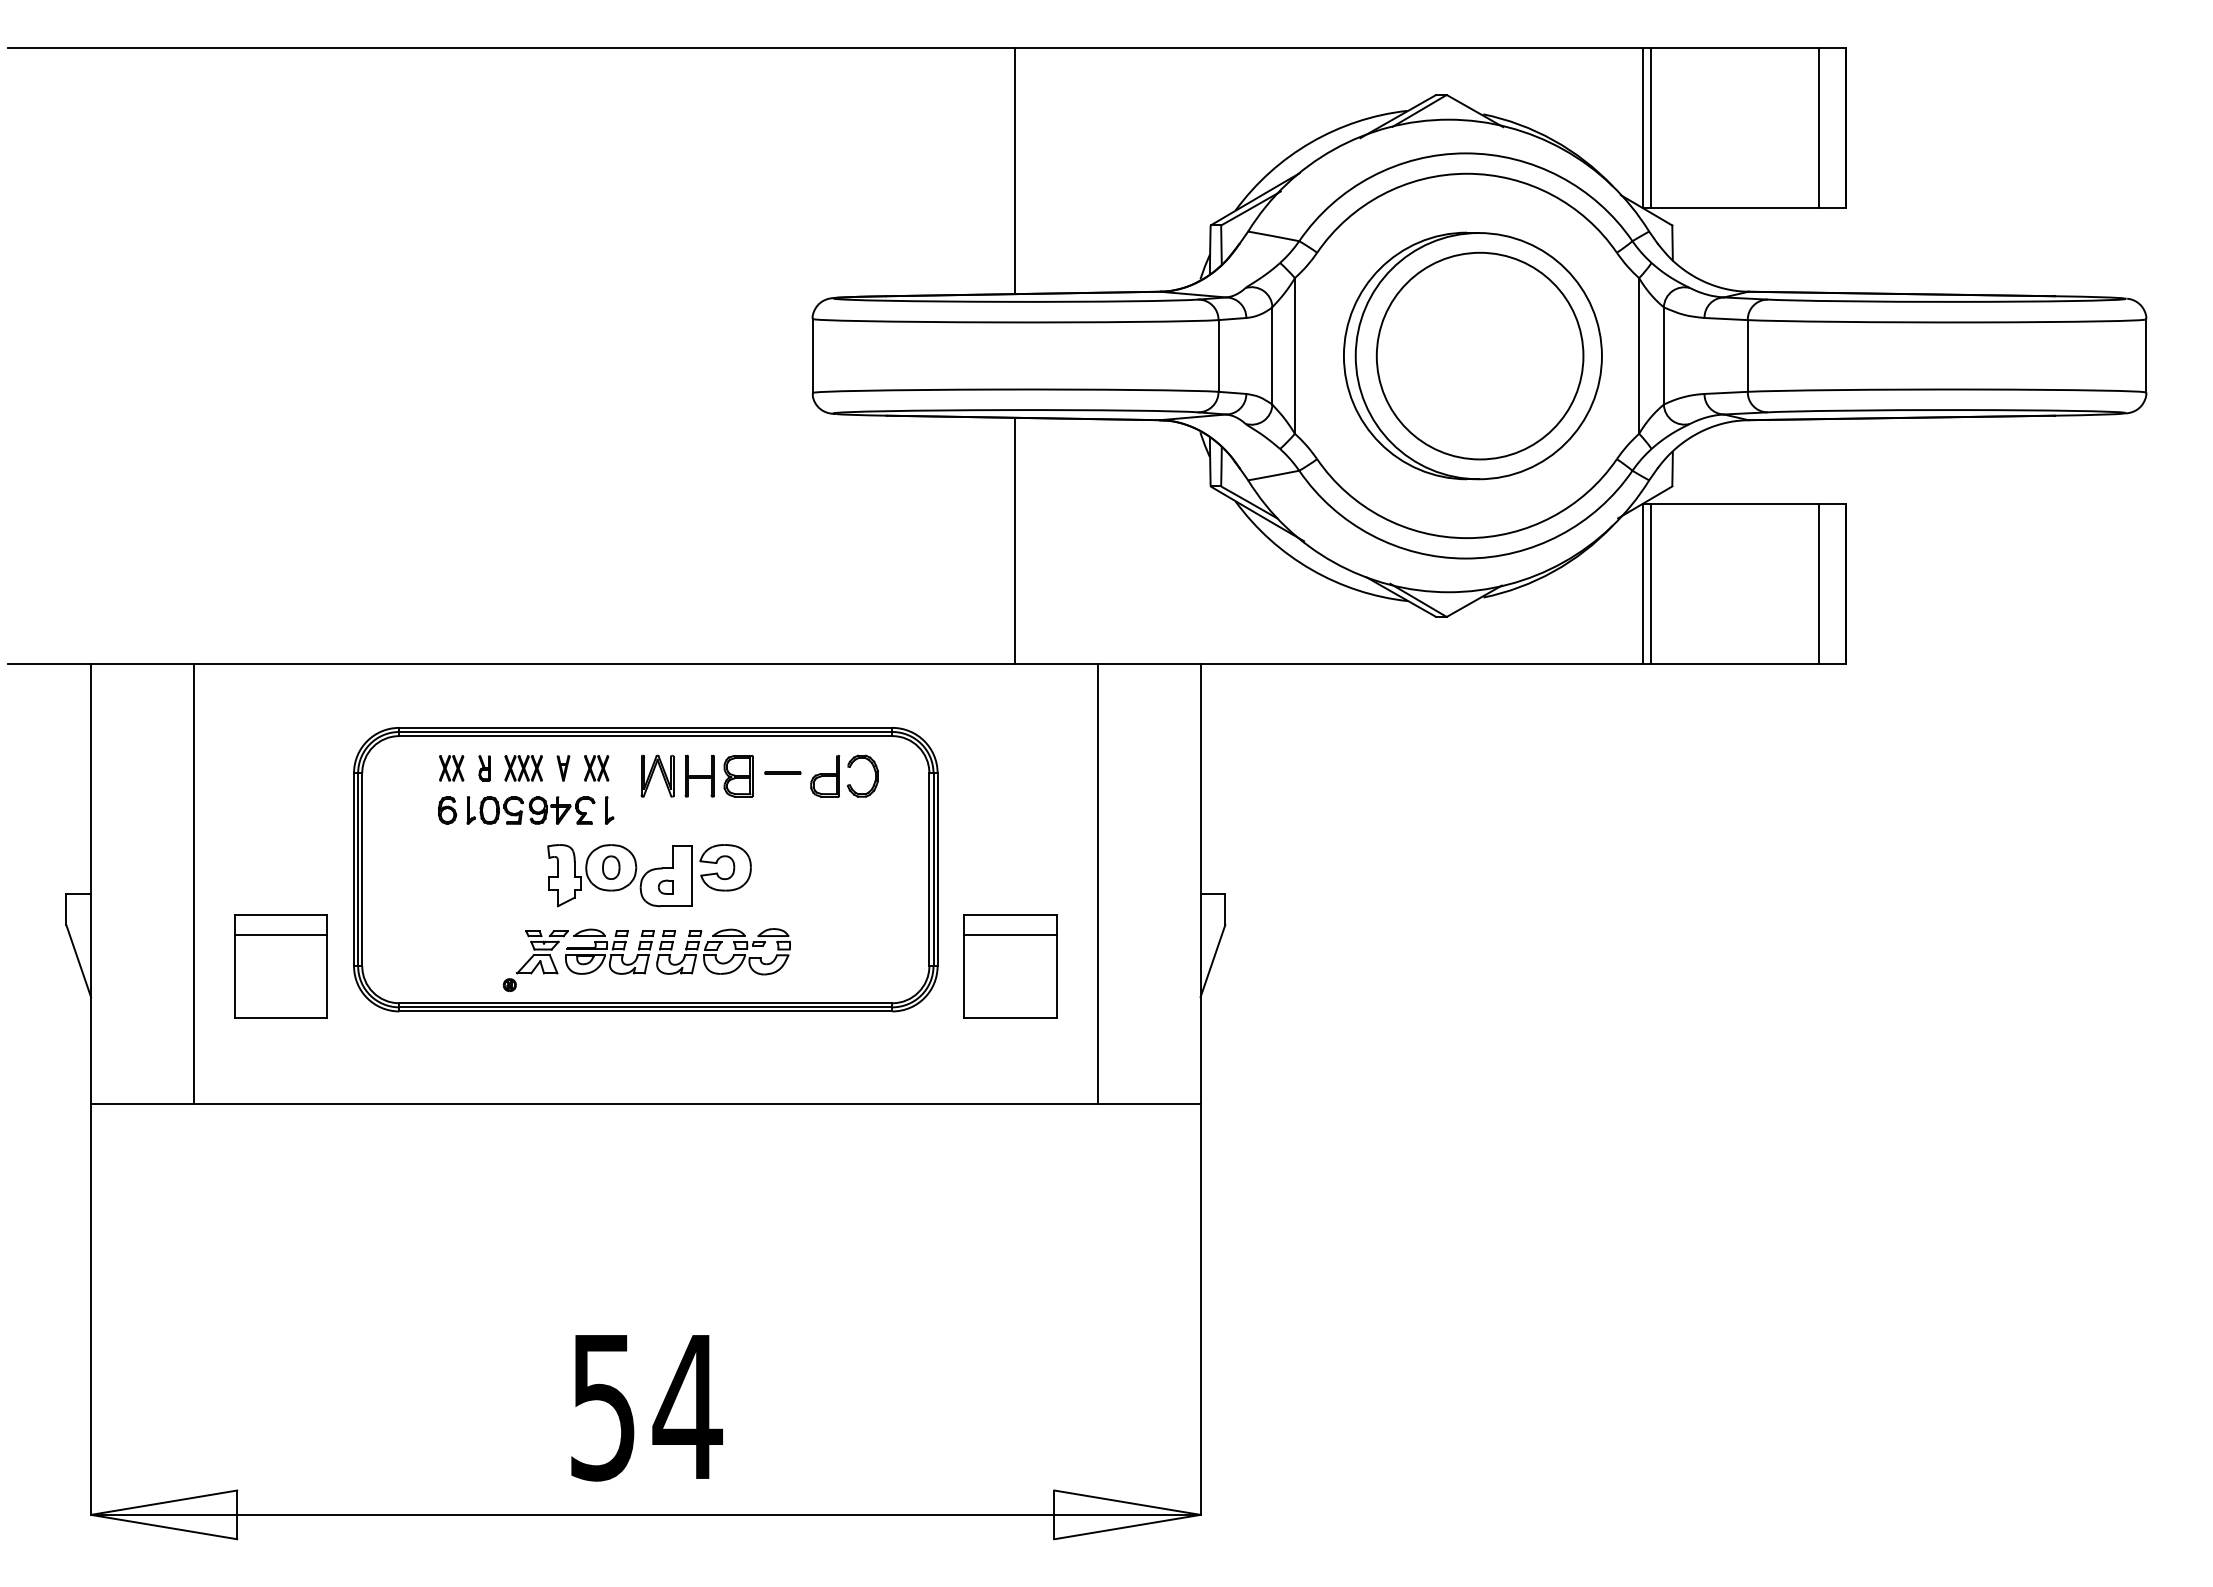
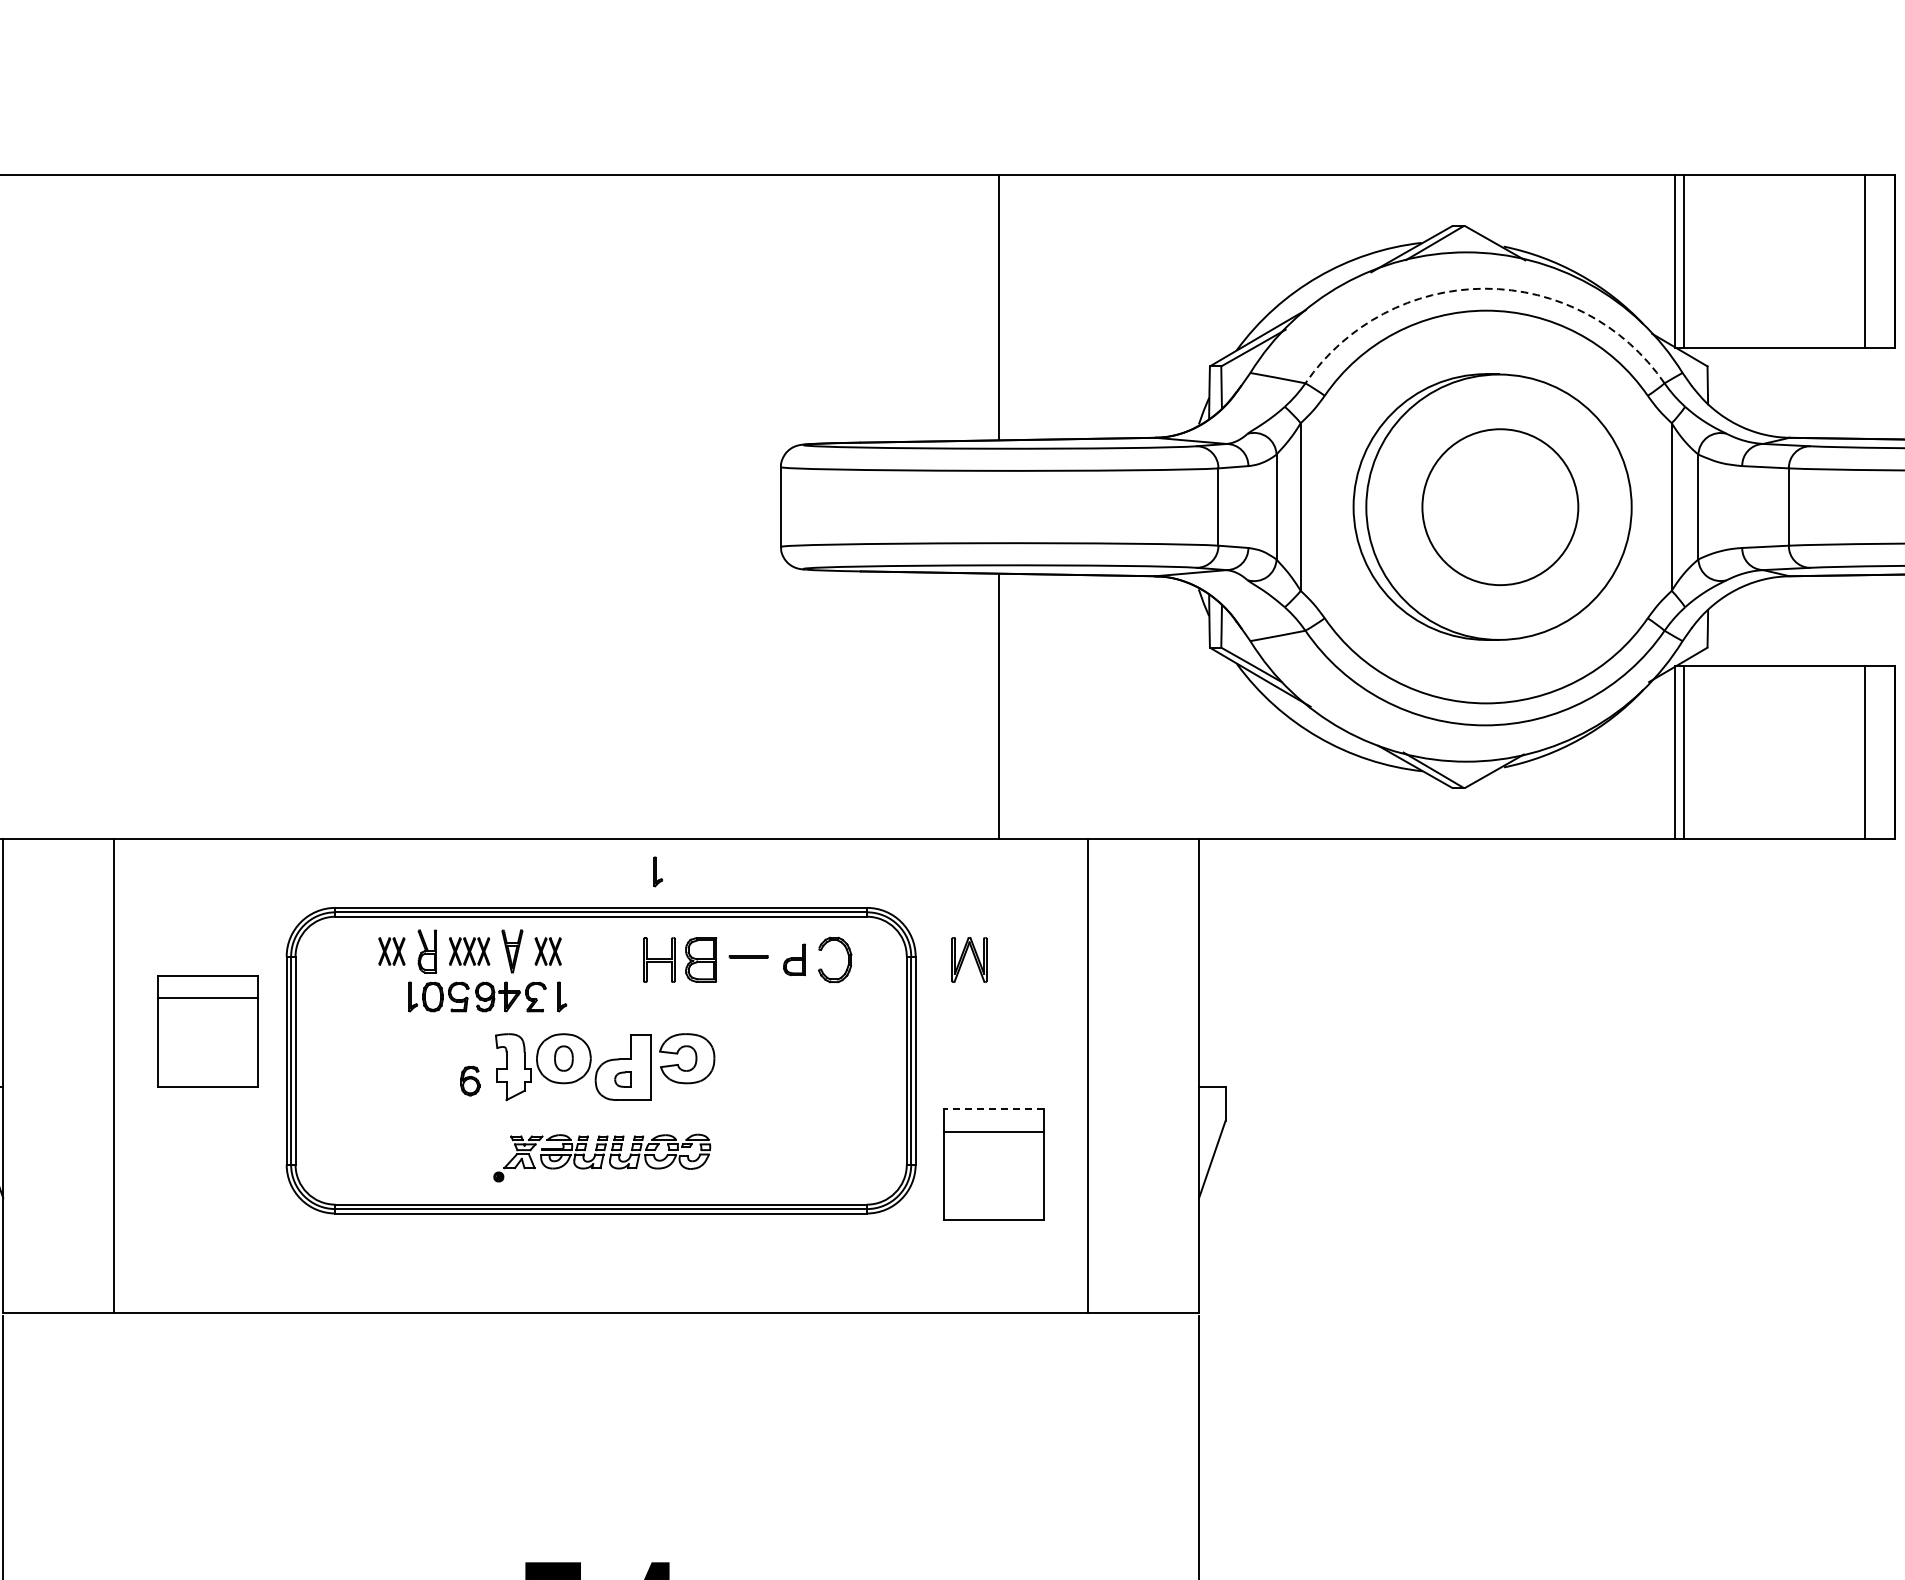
arc: (1465, 153) -> (1484, 288), solid -> dashed
circle: (1479, 355) -> (1499, 506), size x0.7
part: (698, 694) -> (657, 871), added
part: (484, 768) -> (427, 951), size x1.6
part: (563, 768) -> (512, 951), size x1.6
part: (657, 775) -> (969, 959), moved
part: (825, 775) -> (794, 959), size x0.7
part: (447, 810) -> (470, 1080), moved
line: (1010, 914) -> (994, 1109), solid -> dashed
part: (646, 959) -> (601, 1157), size x0.7
part: (280, 966) -> (207, 1031), moved

